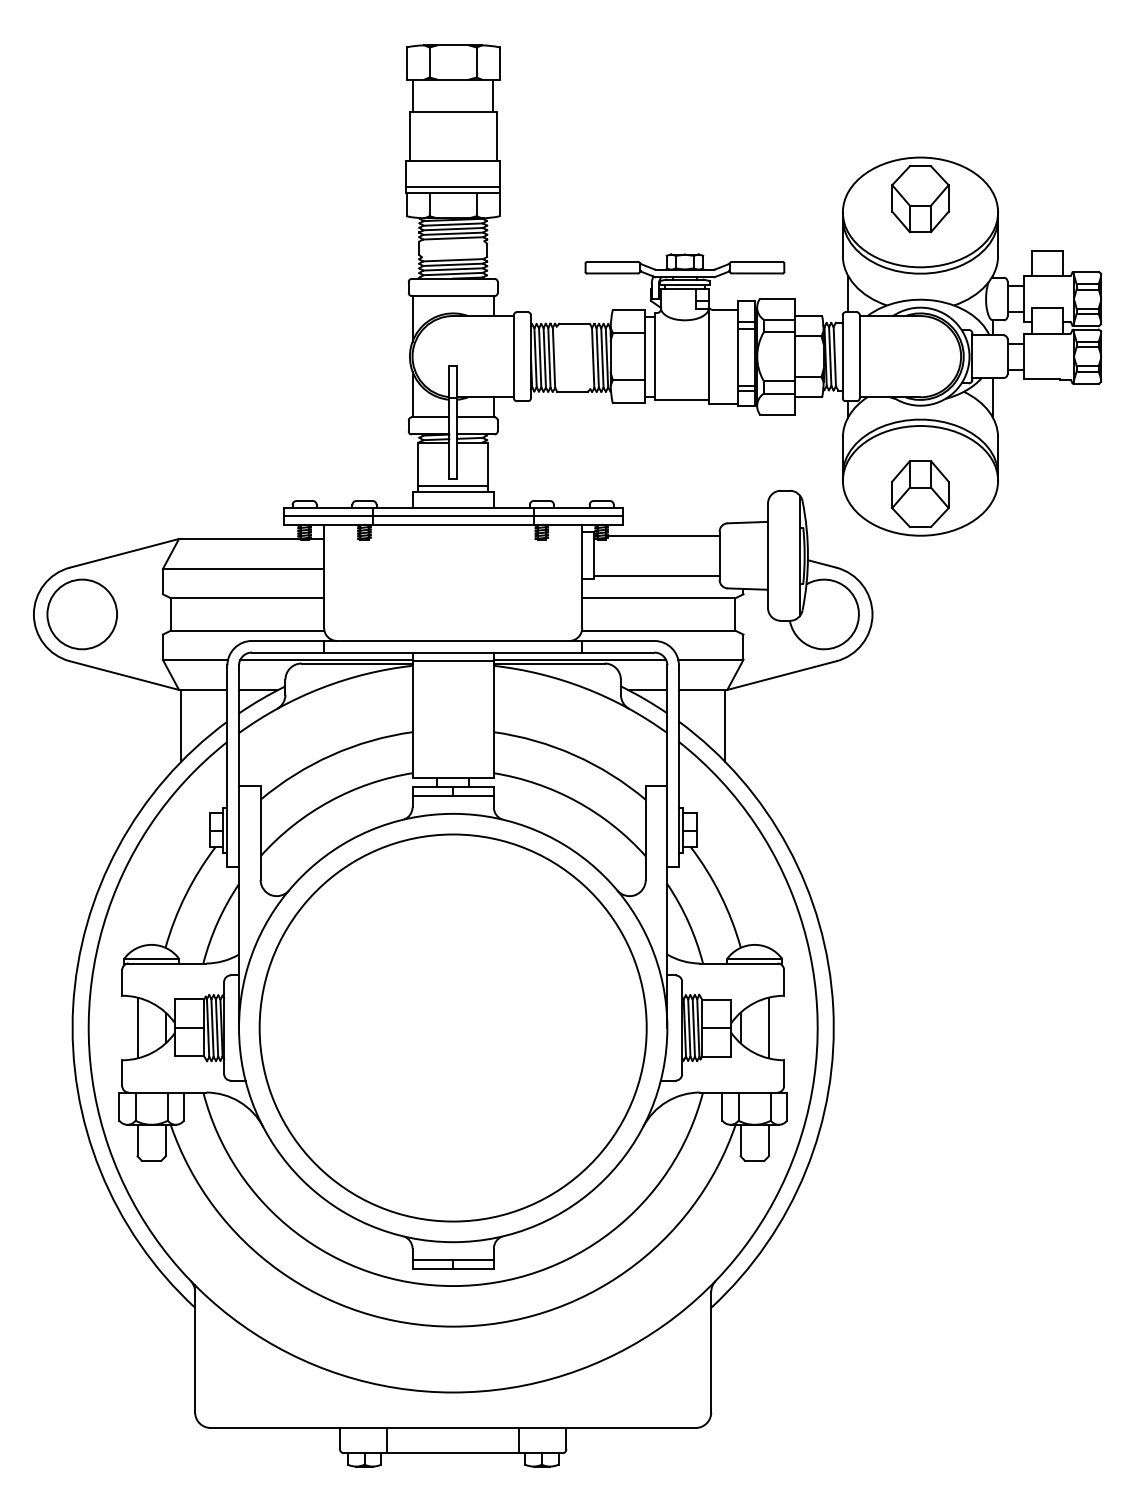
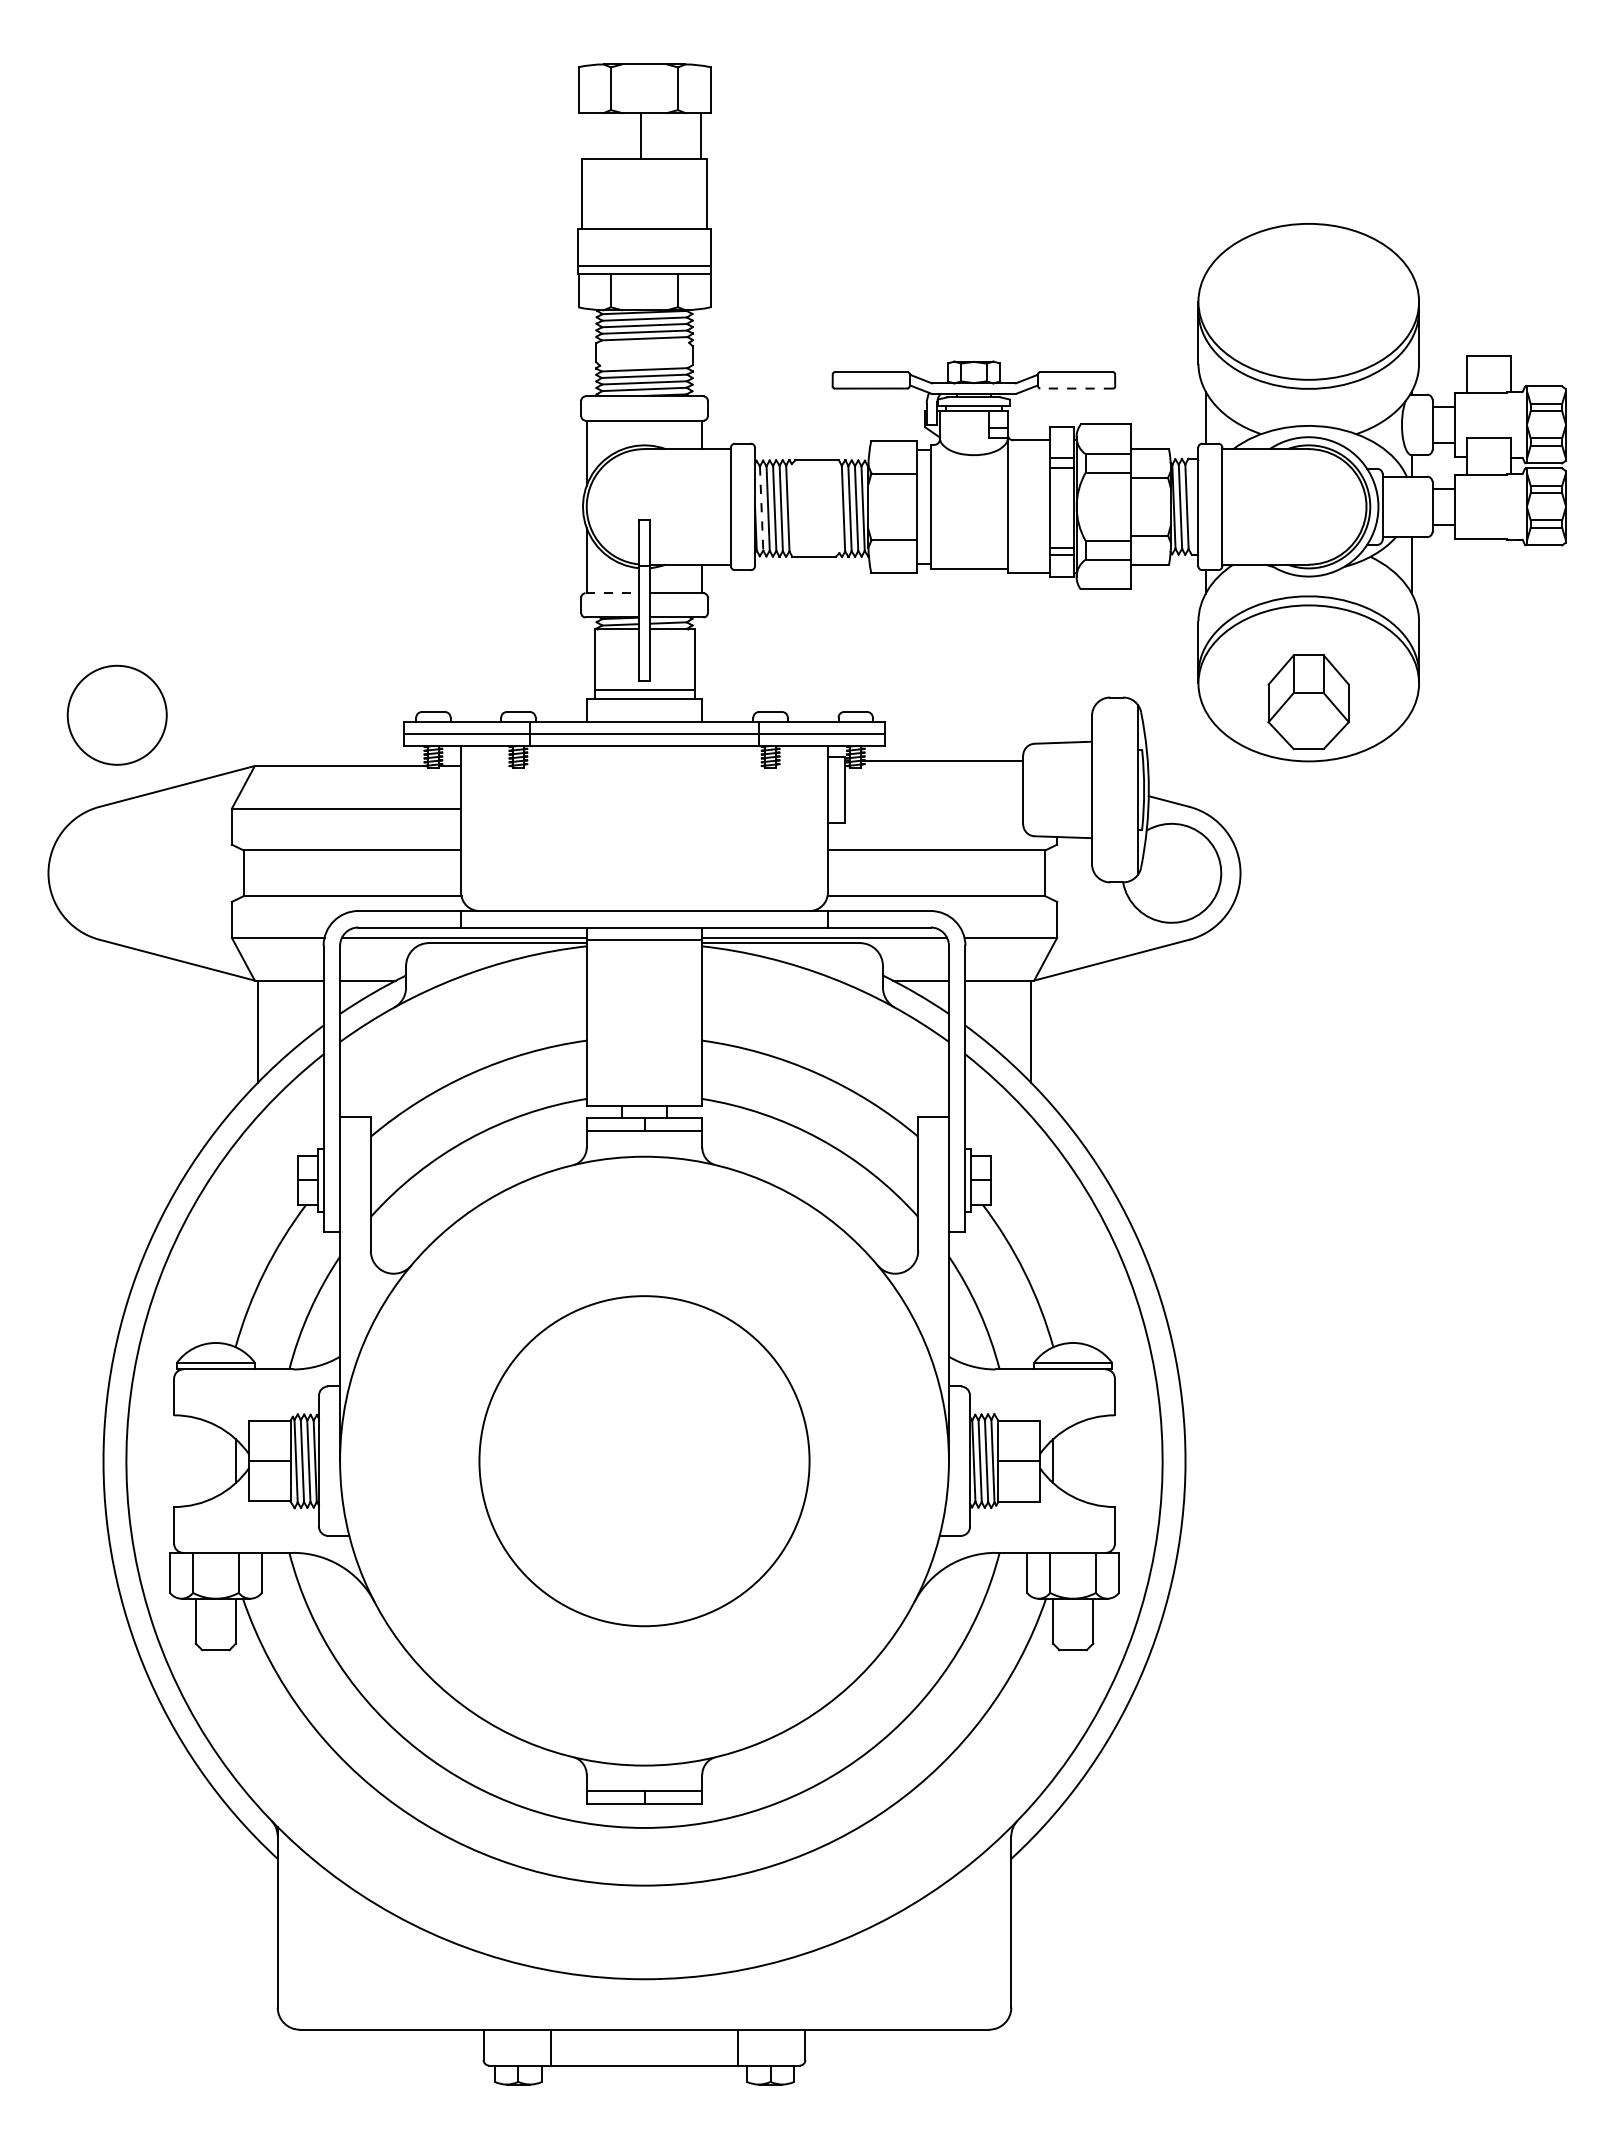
line: (413, 95) -> (640, 135), moved
part: (920, 198) -> (1308, 282), removed
line: (757, 273) -> (1076, 388), solid -> dashed
line: (535, 358) -> (761, 509), solid -> dashed
line: (430, 417) -> (612, 593), solid -> dashed
line: (657, 575) -> (934, 818), removed
circle: (81, 613) -> (116, 714), moved
line: (137, 1027) -> (195, 1460), removed
line: (769, 1027) -> (1093, 1460), removed
circle: (453, 1028) -> (644, 1461), size x0.6

